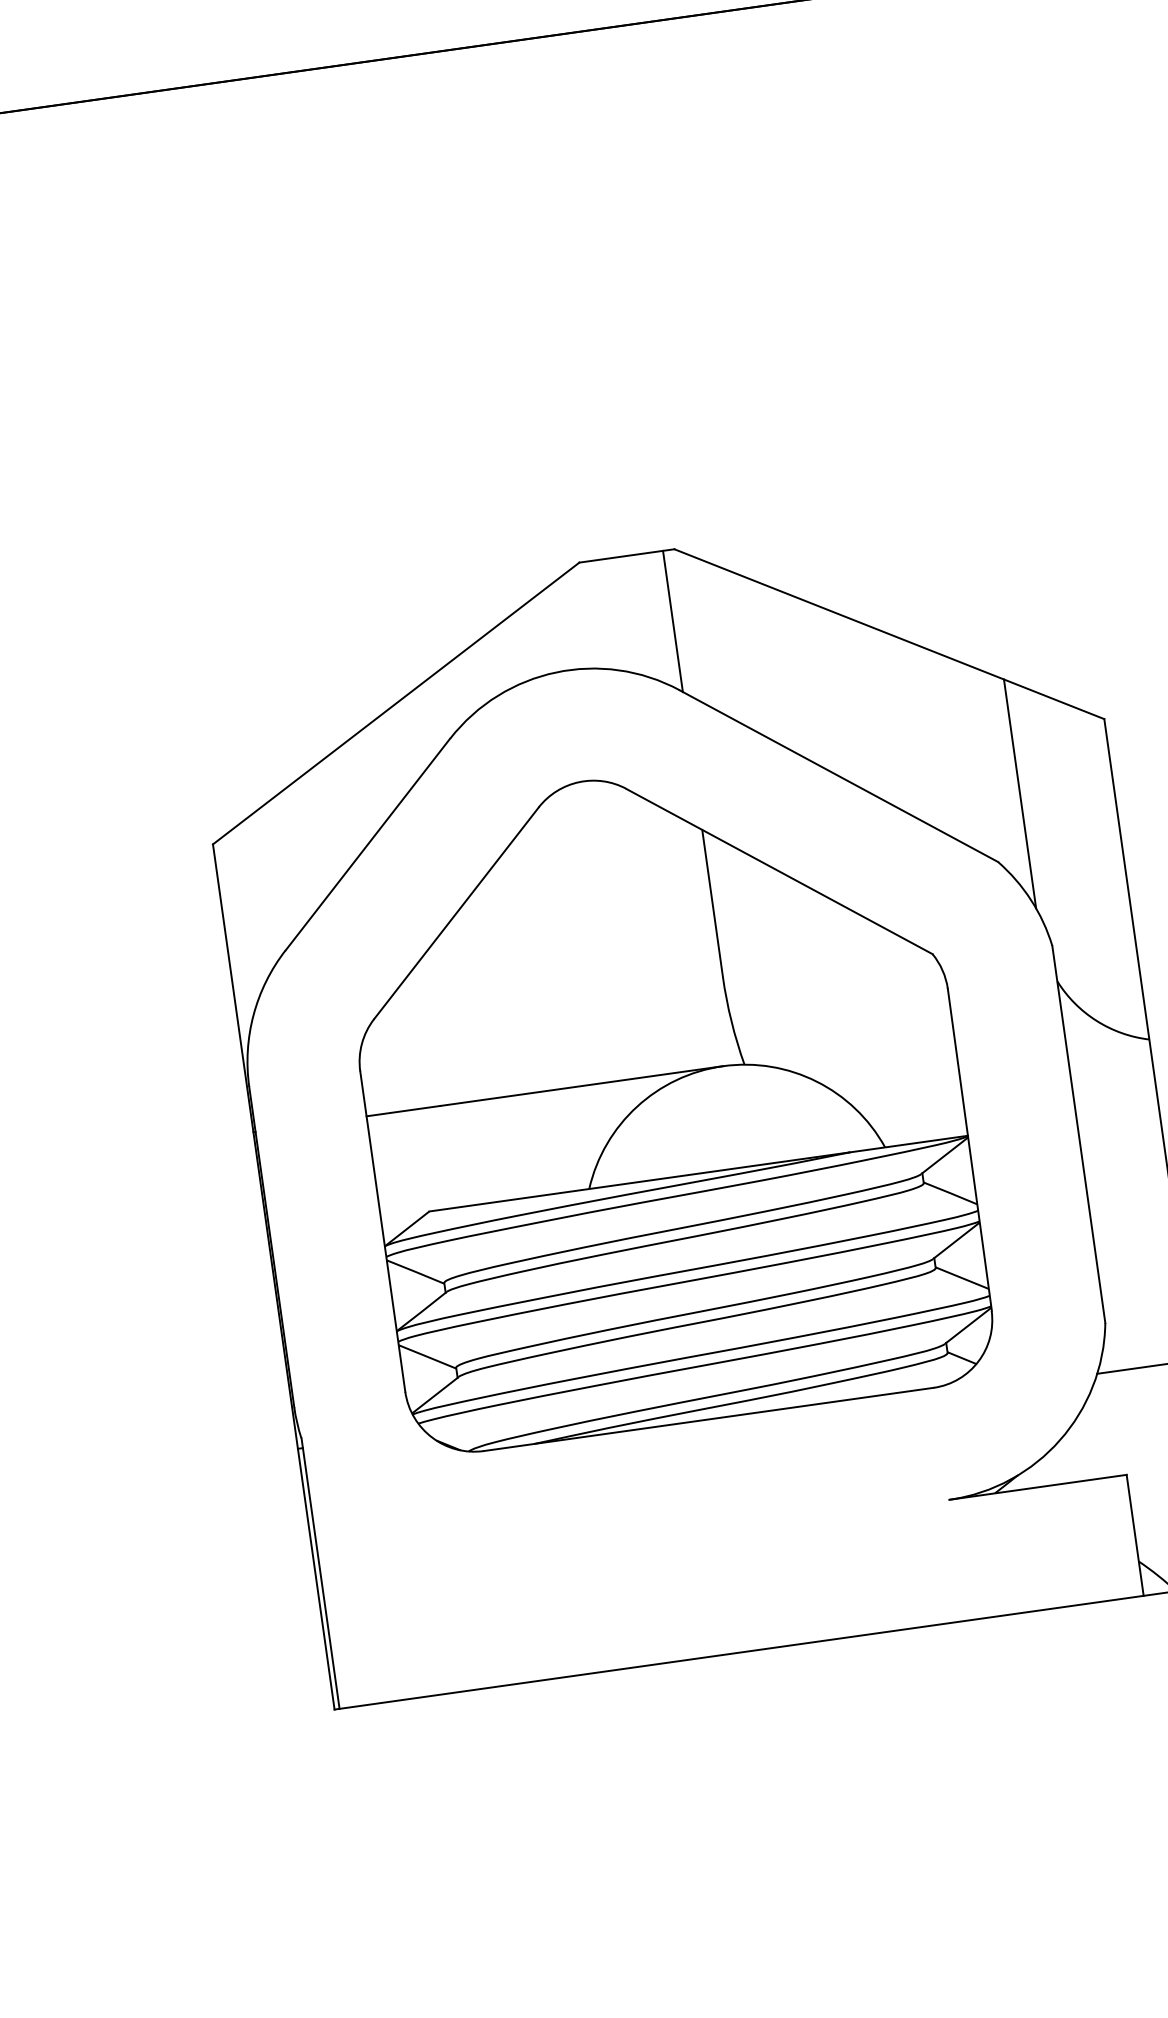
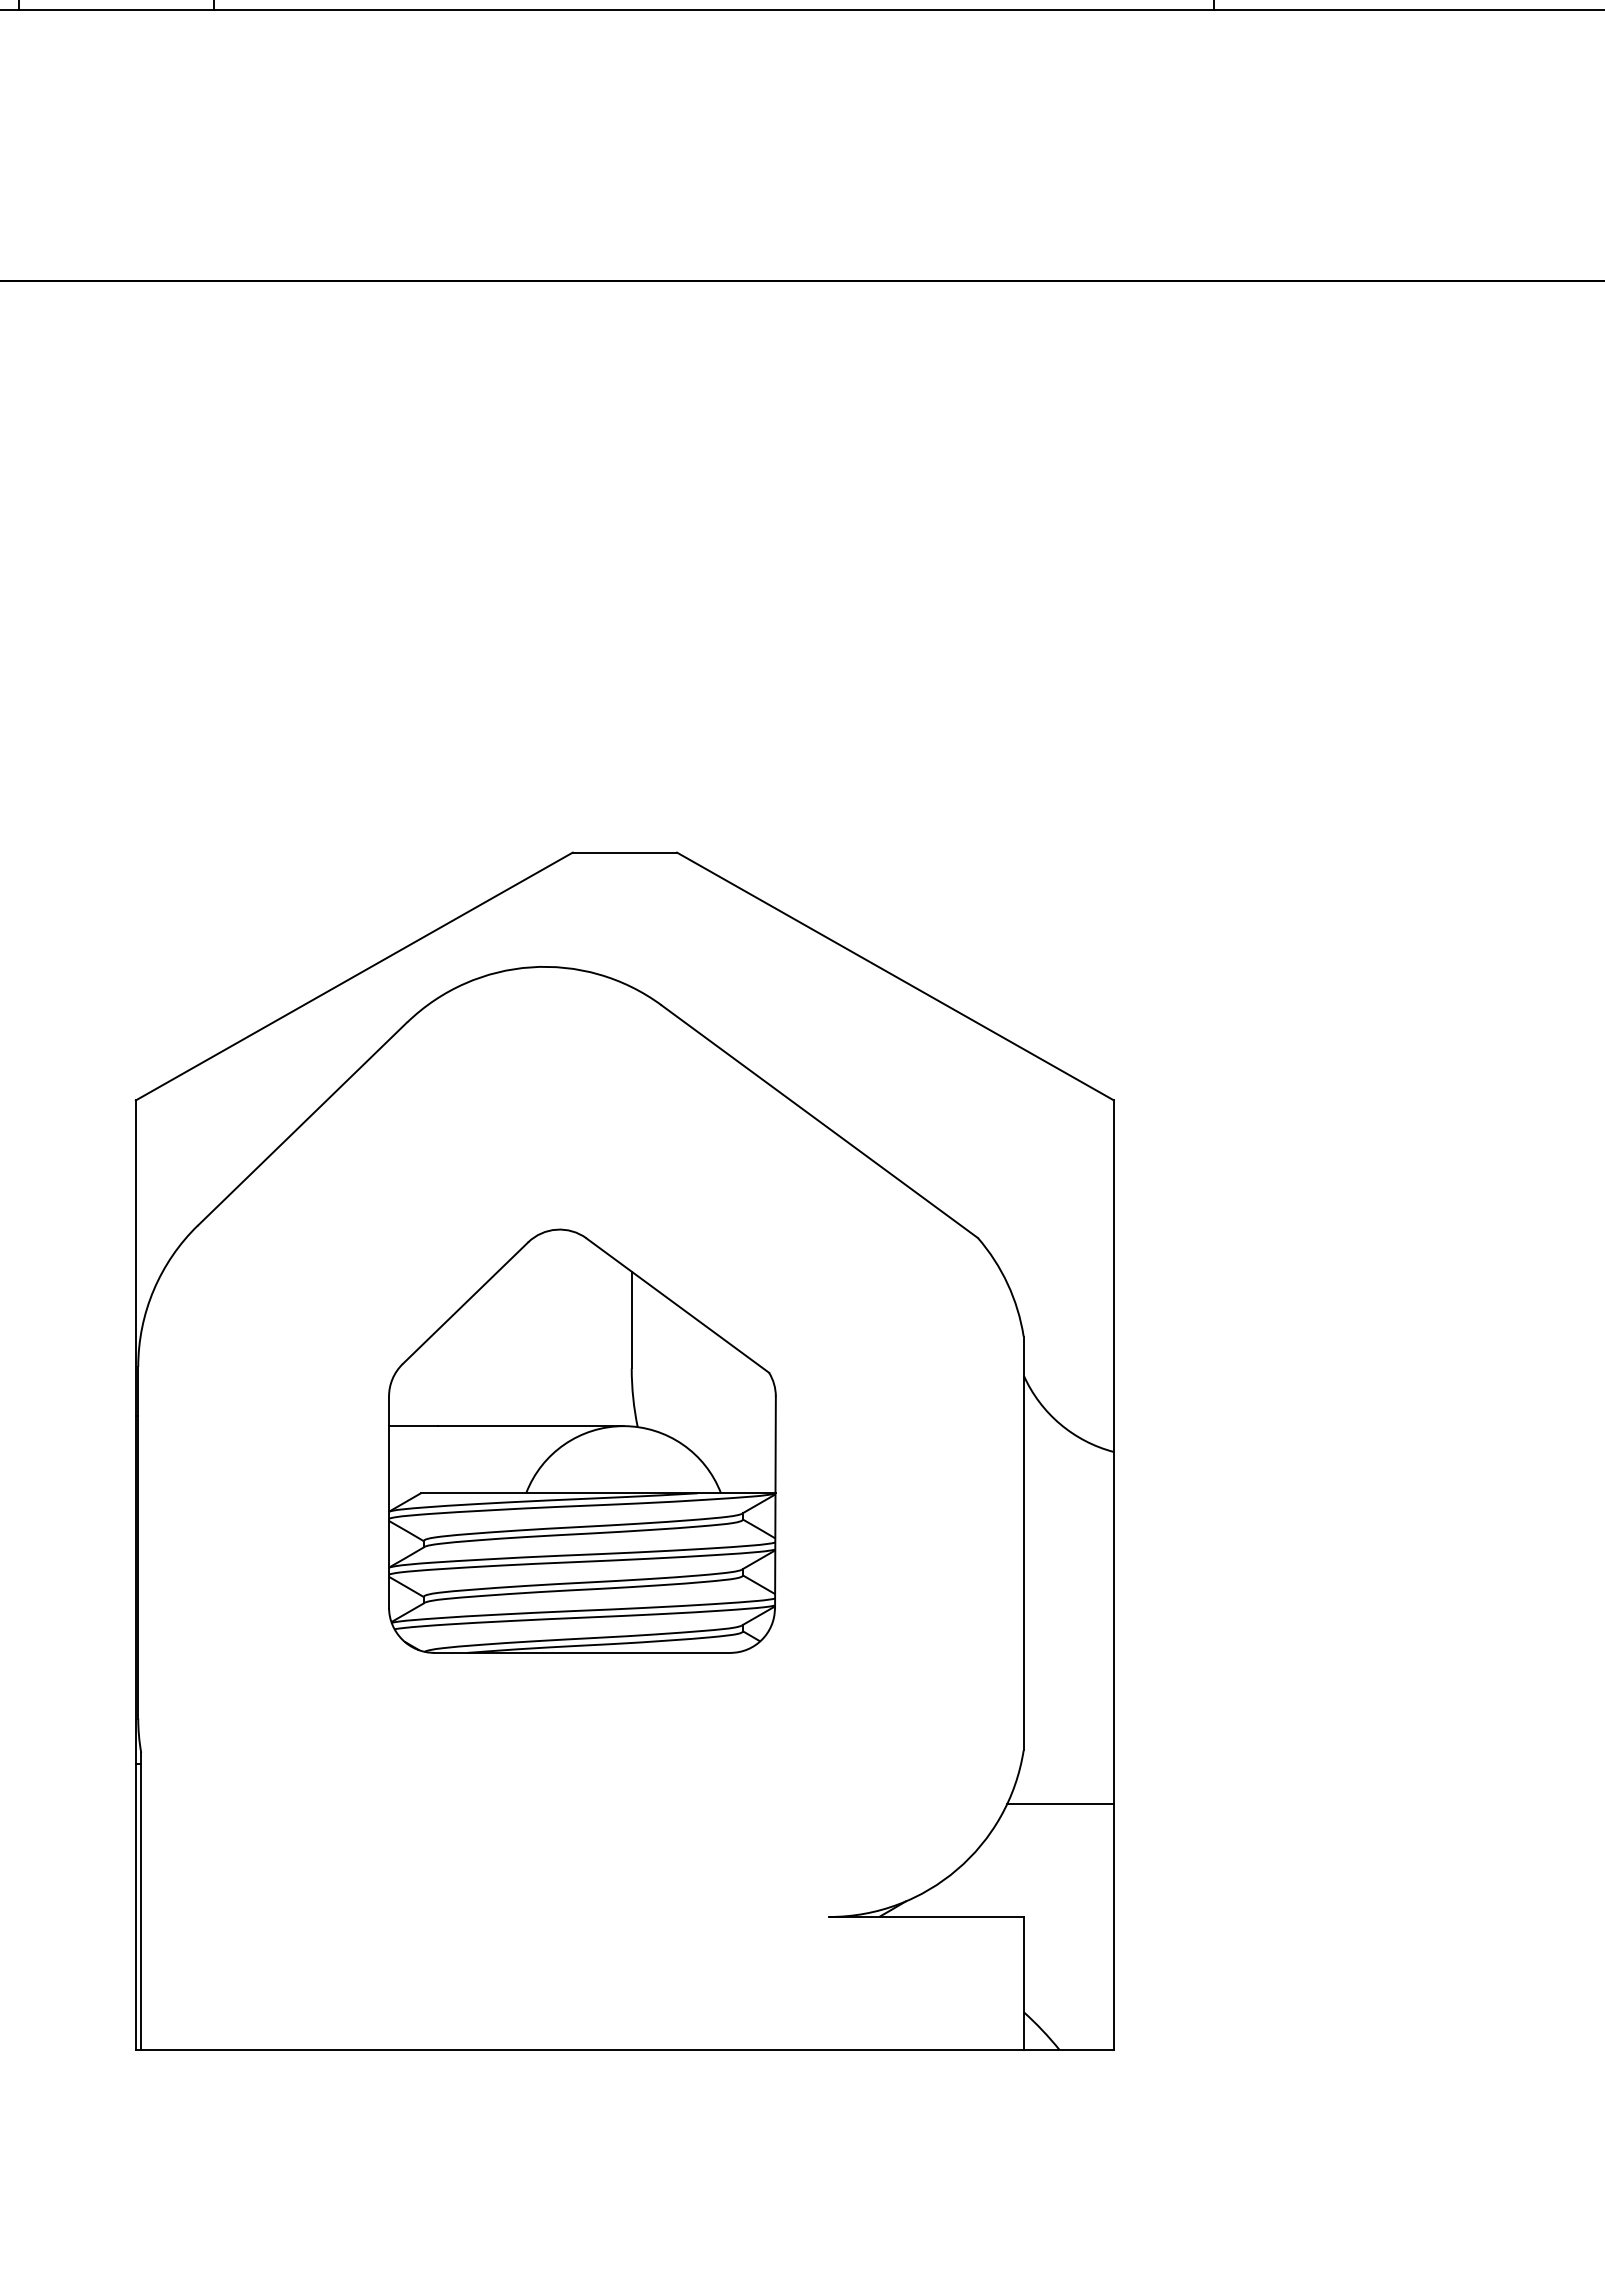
line: (672, 620) -> (664, 929), removed
line: (1019, 793) -> (1011, 1167), removed
part: (663, 1097) -> (582, 1440), size x0.6

